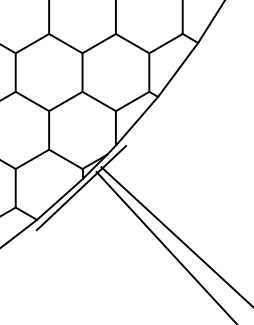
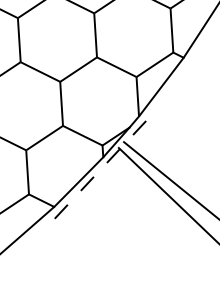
line: (81, 187) -> (102, 166), solid -> dashed

